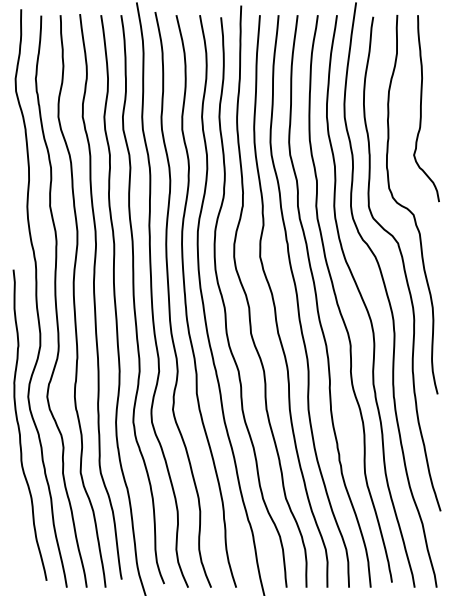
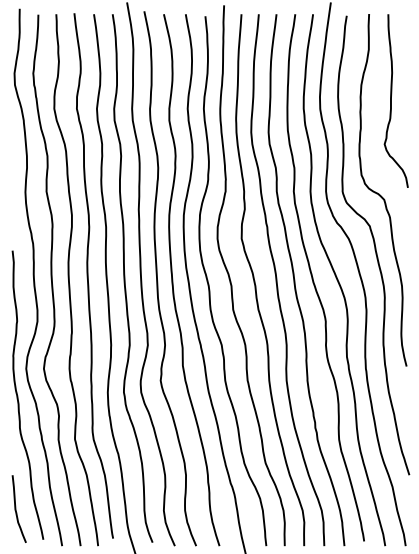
curve: (17, 547) -> (16, 508), added

